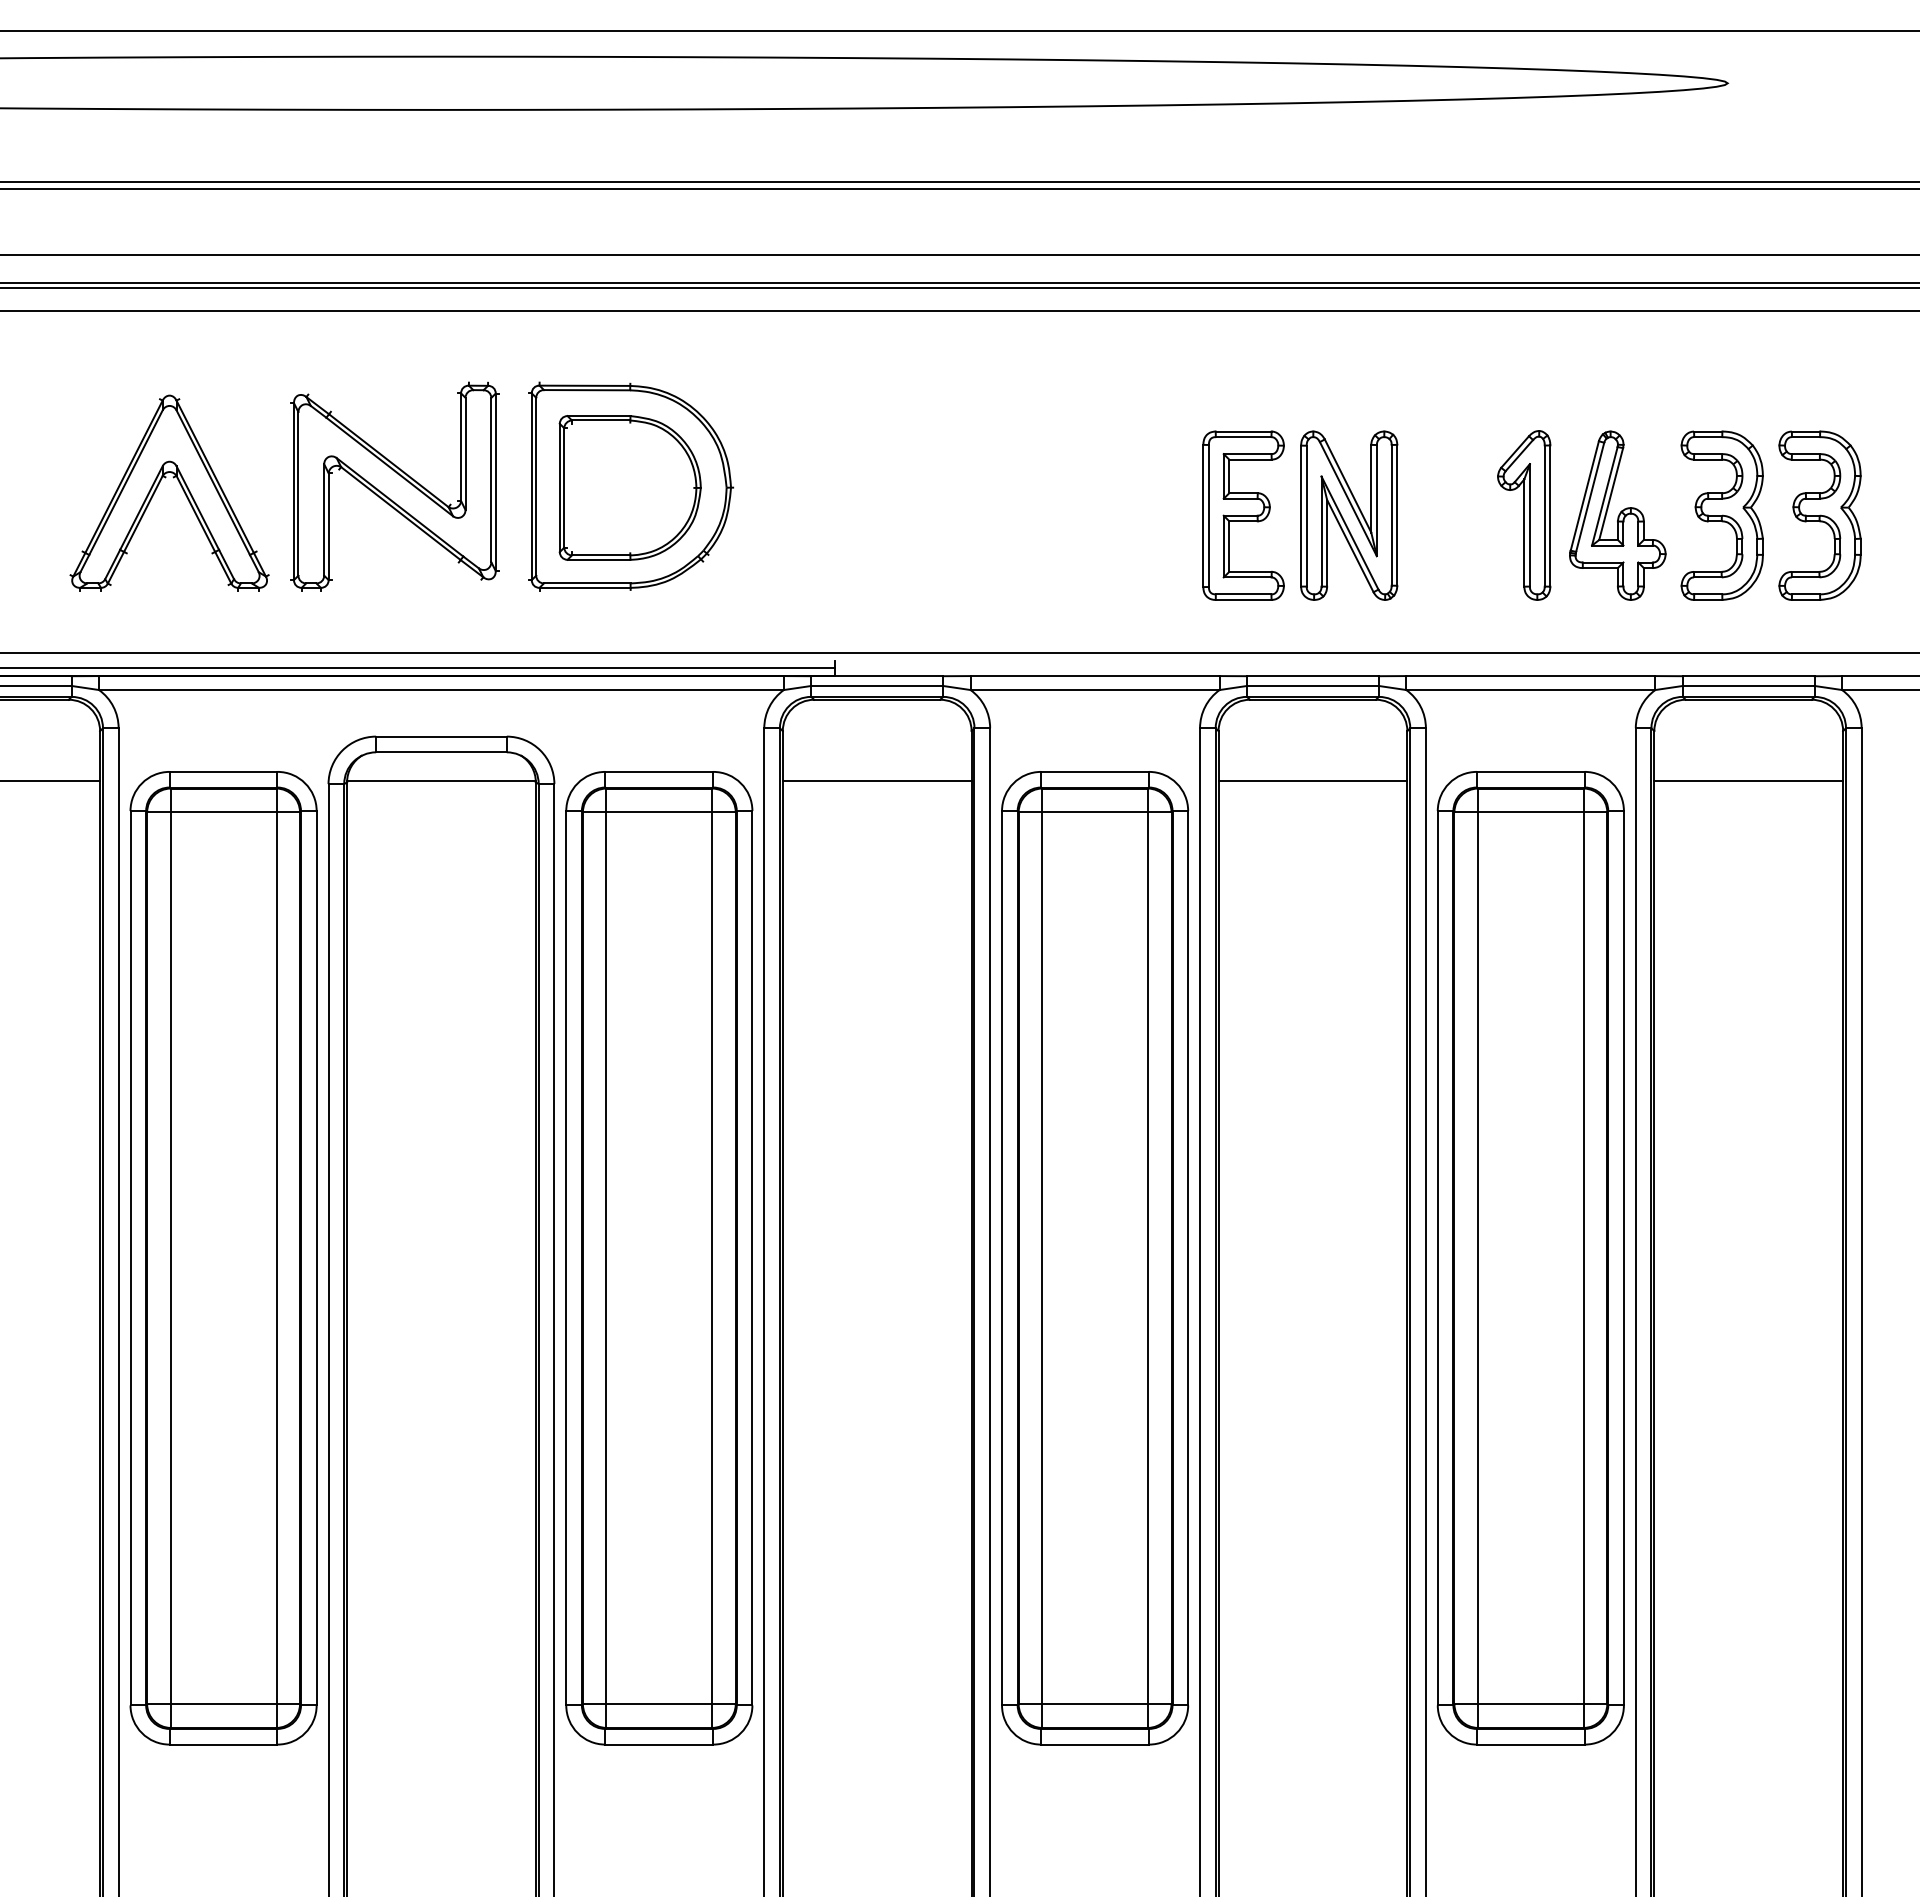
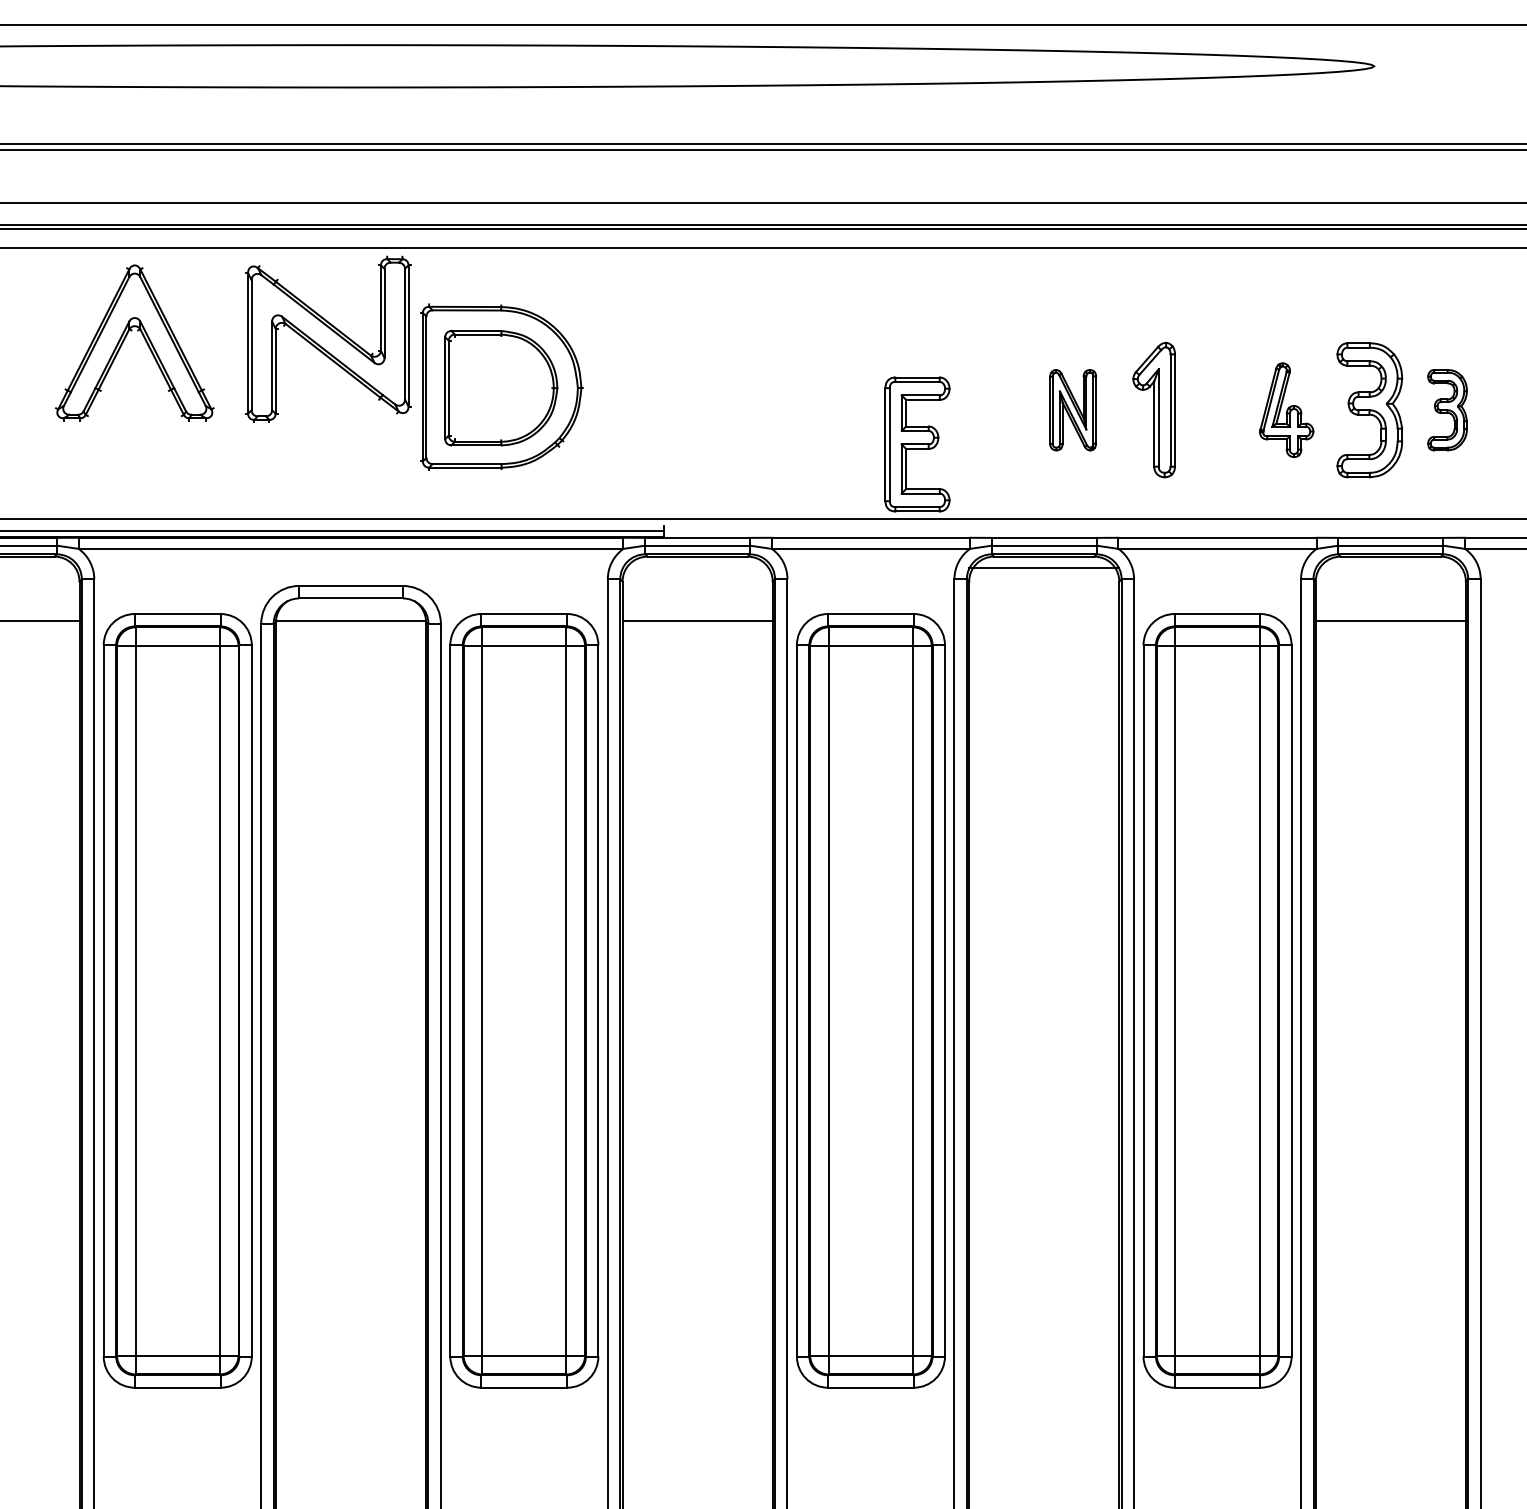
part: (158, 486) -> (125, 337), moved
part: (394, 486) -> (328, 339), moved
part: (1243, 515) -> (917, 444), moved
part: (1349, 515) -> (1073, 410), size x0.6
part: (1524, 515) -> (1154, 410), moved
part: (1617, 515) -> (1286, 410), size x0.7
part: (1819, 515) -> (1447, 410), size x0.6
line: (1312, 780) -> (1043, 567), moved

